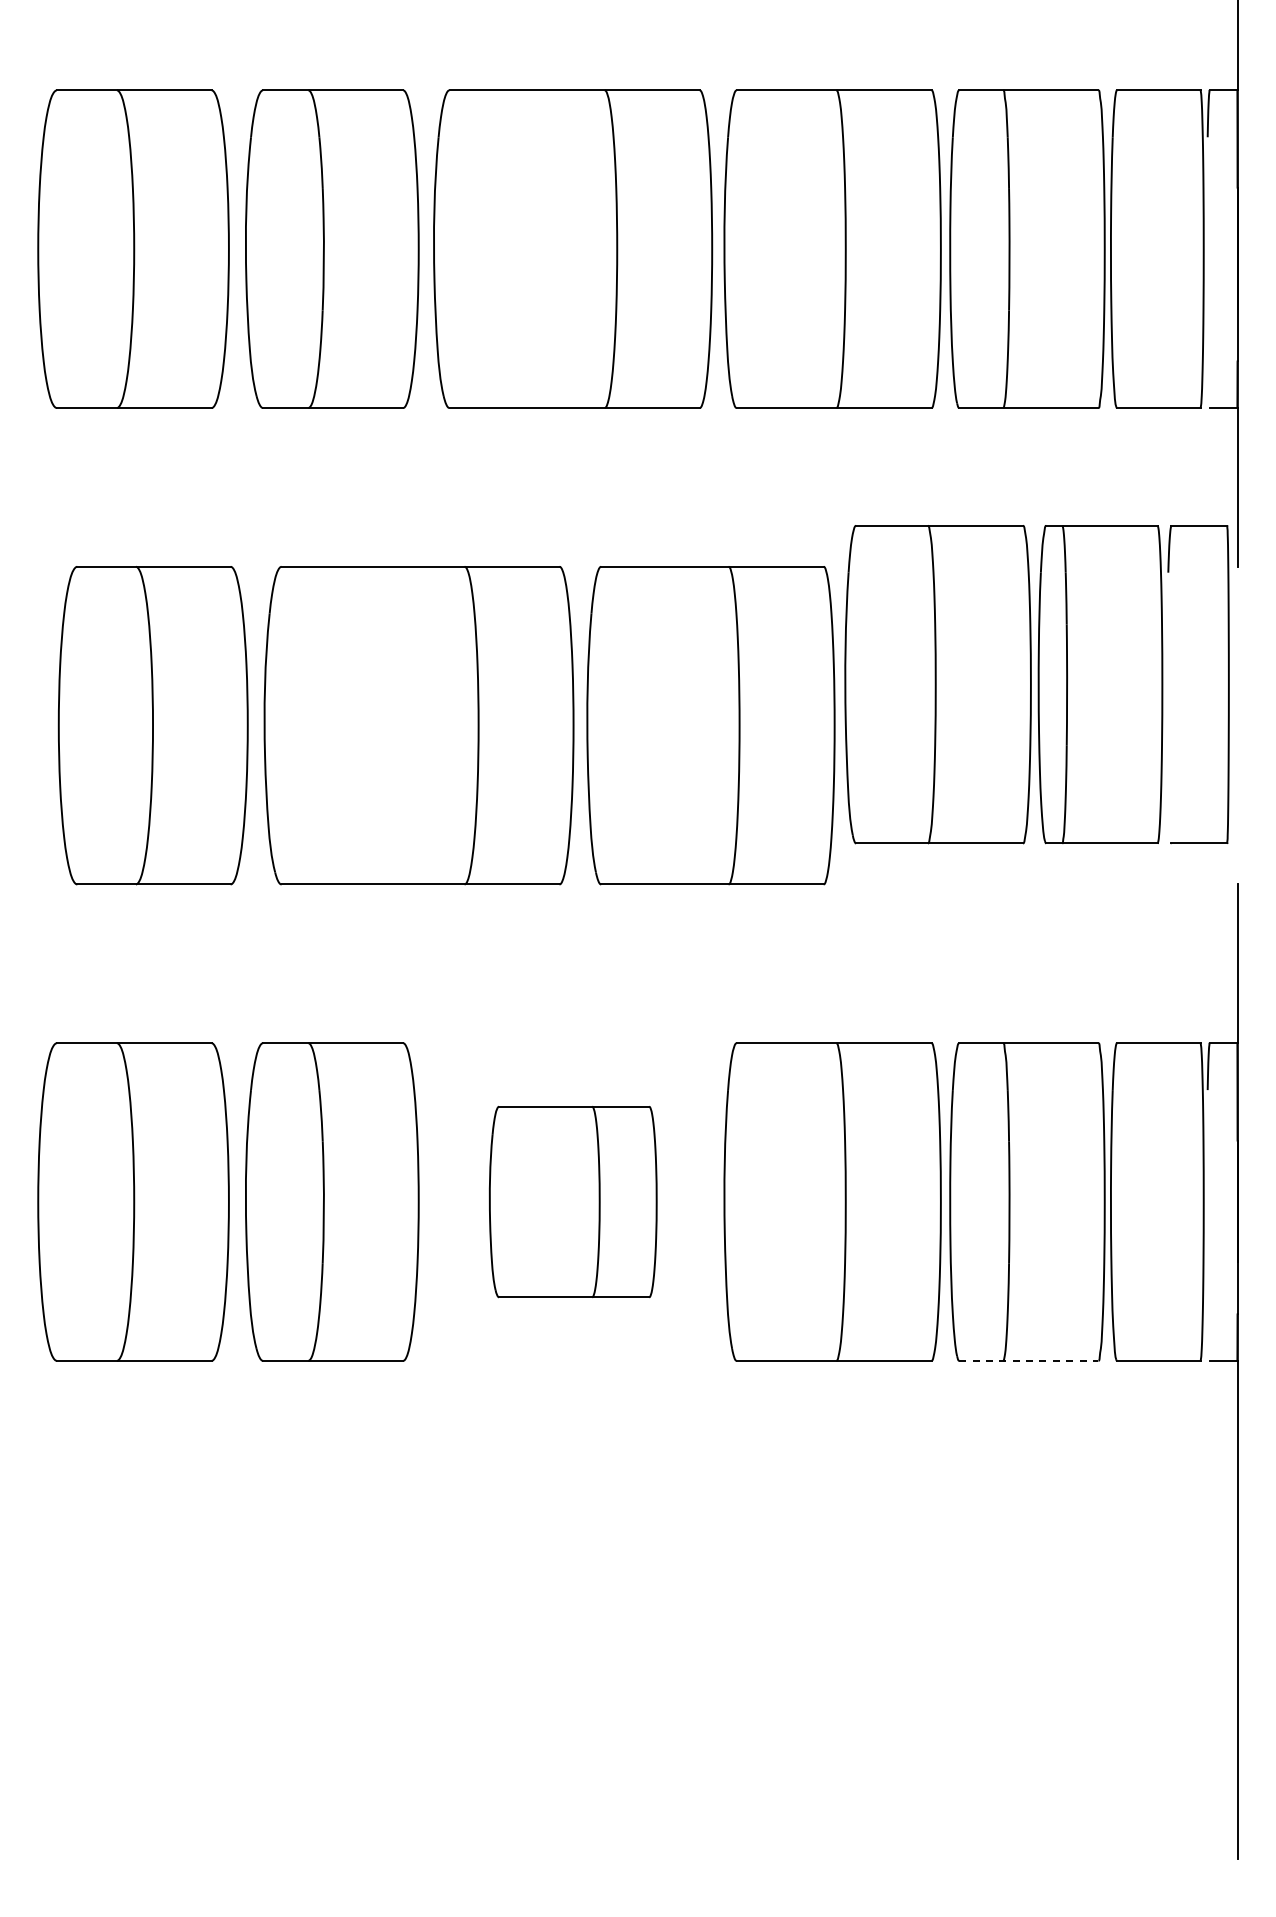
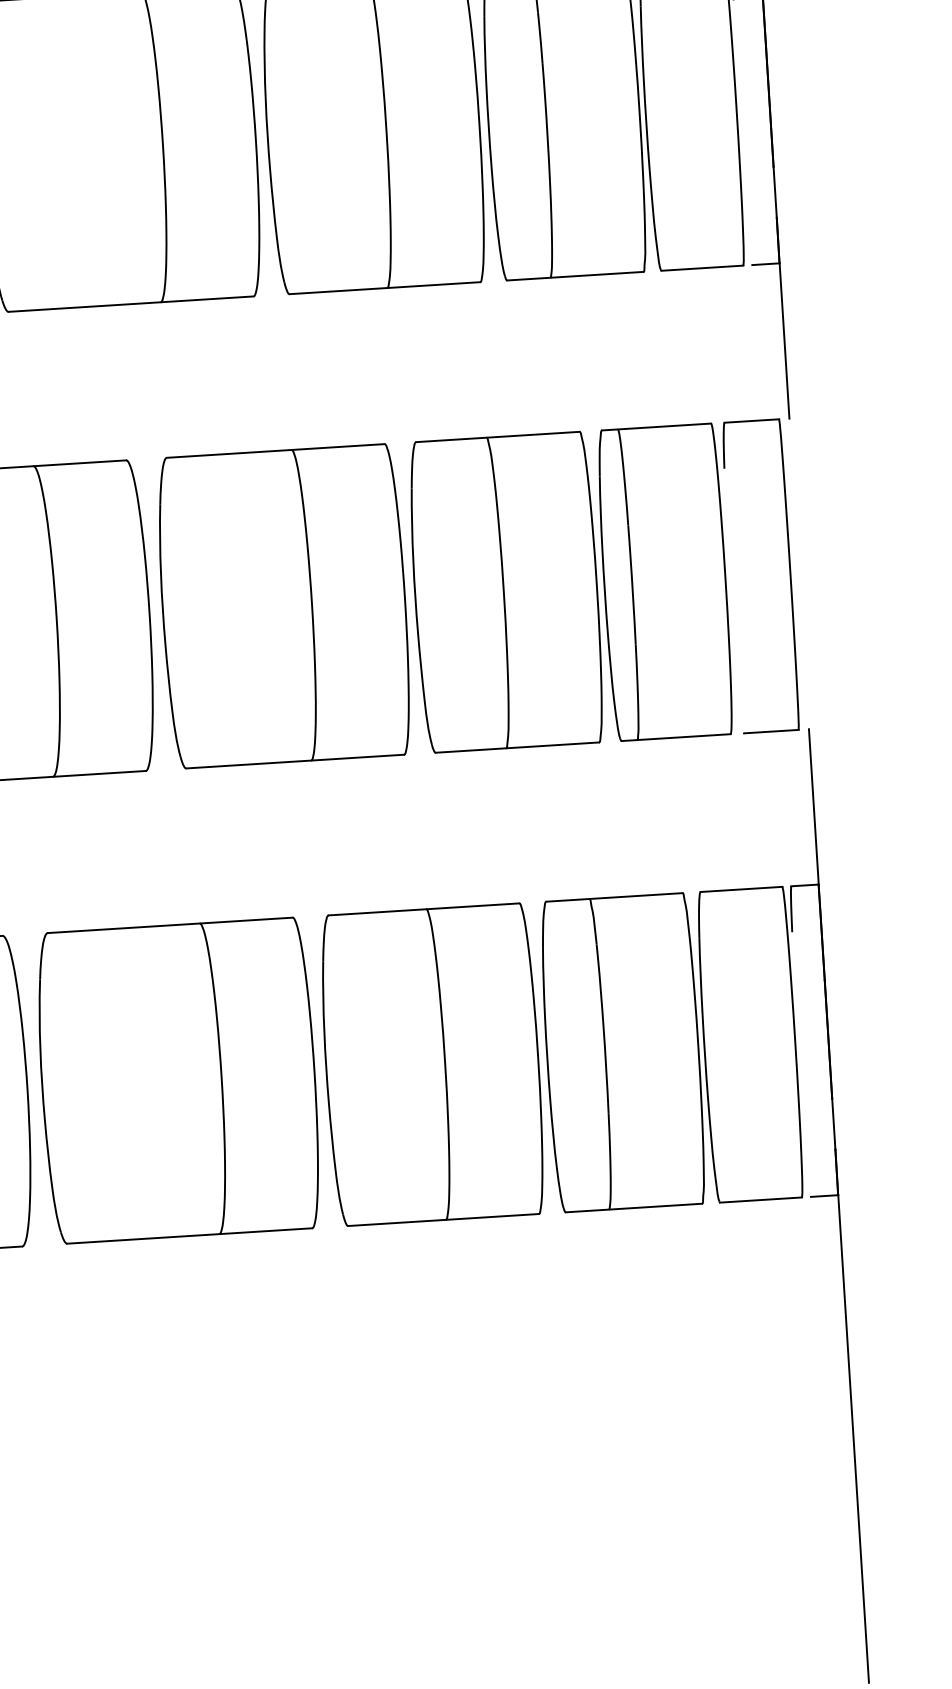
part: (1036, 684) -> (602, 586), moved
part: (573, 1201) -> (178, 1080), size x1.67
line: (1028, 1360) -> (633, 1207), dashed -> solid

